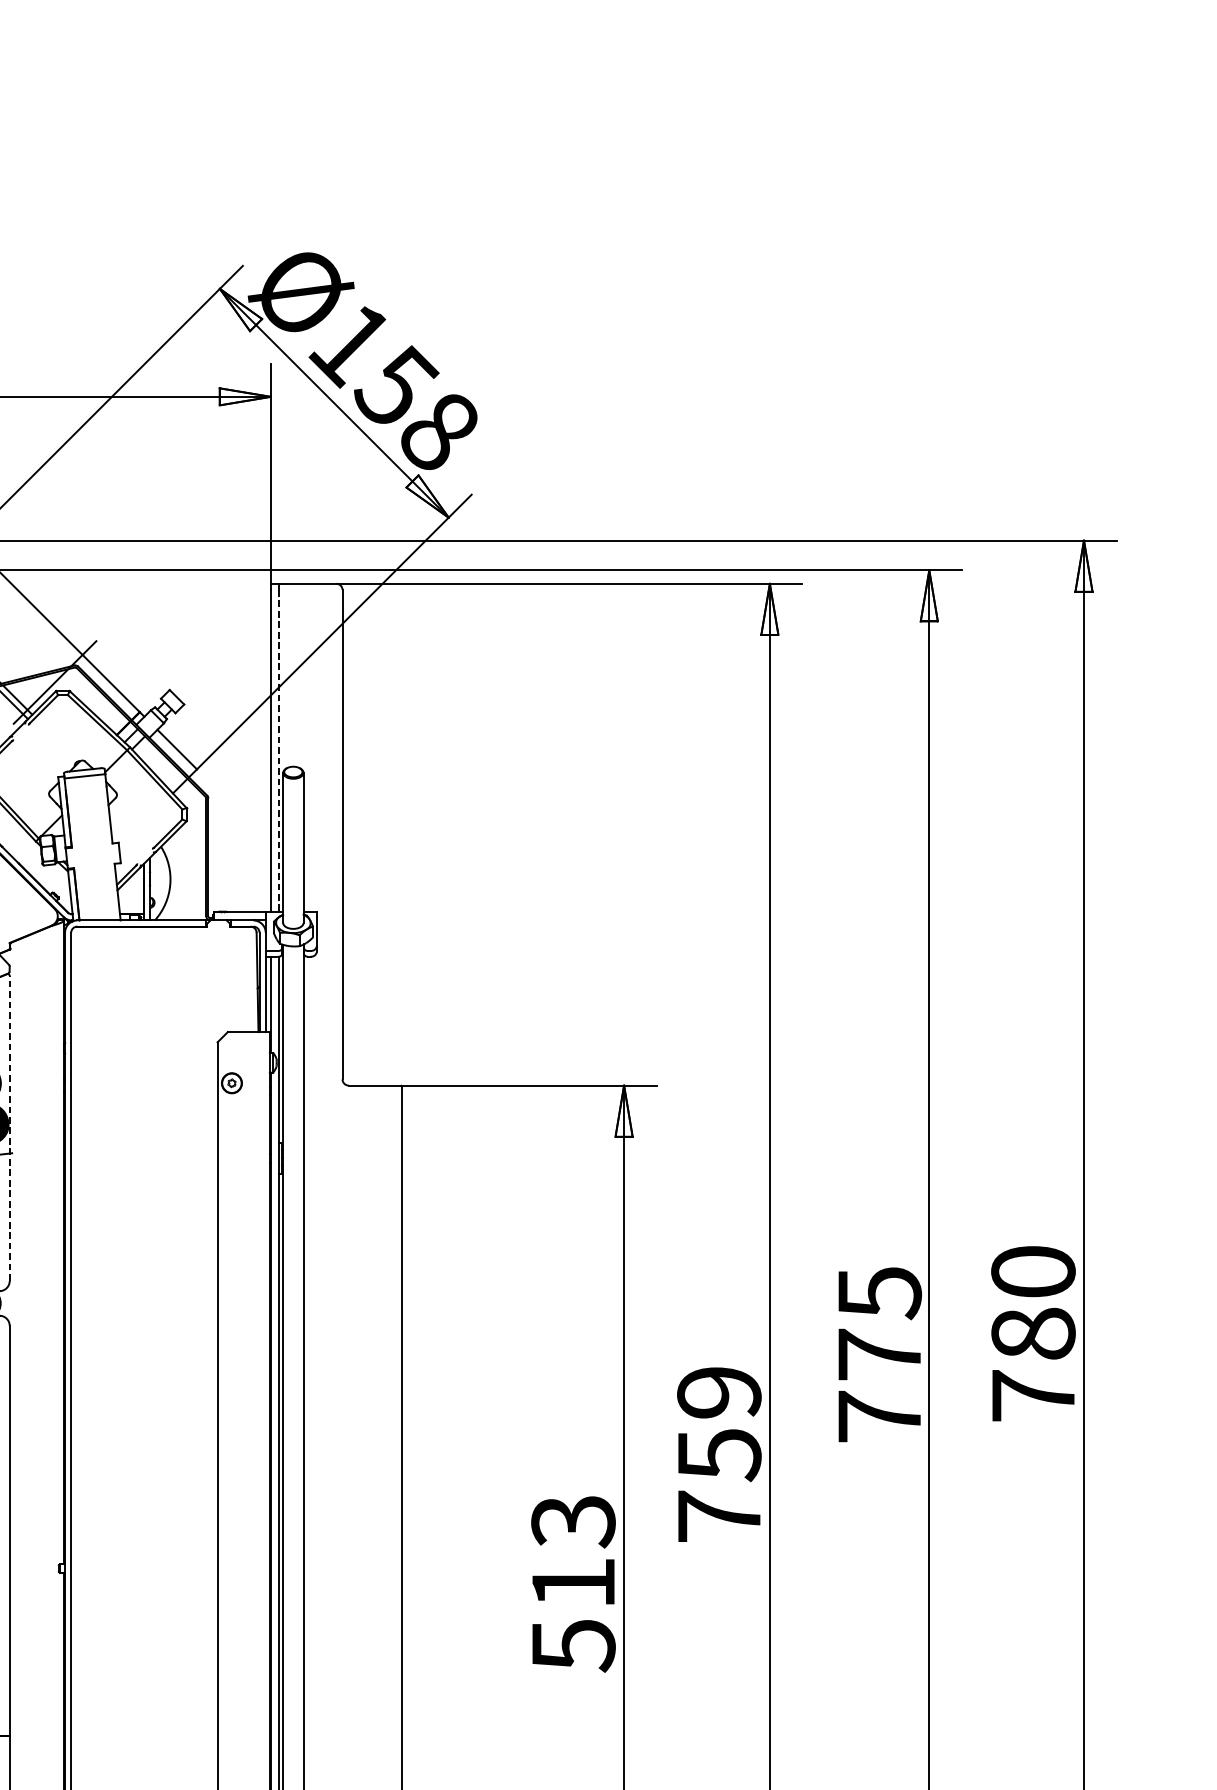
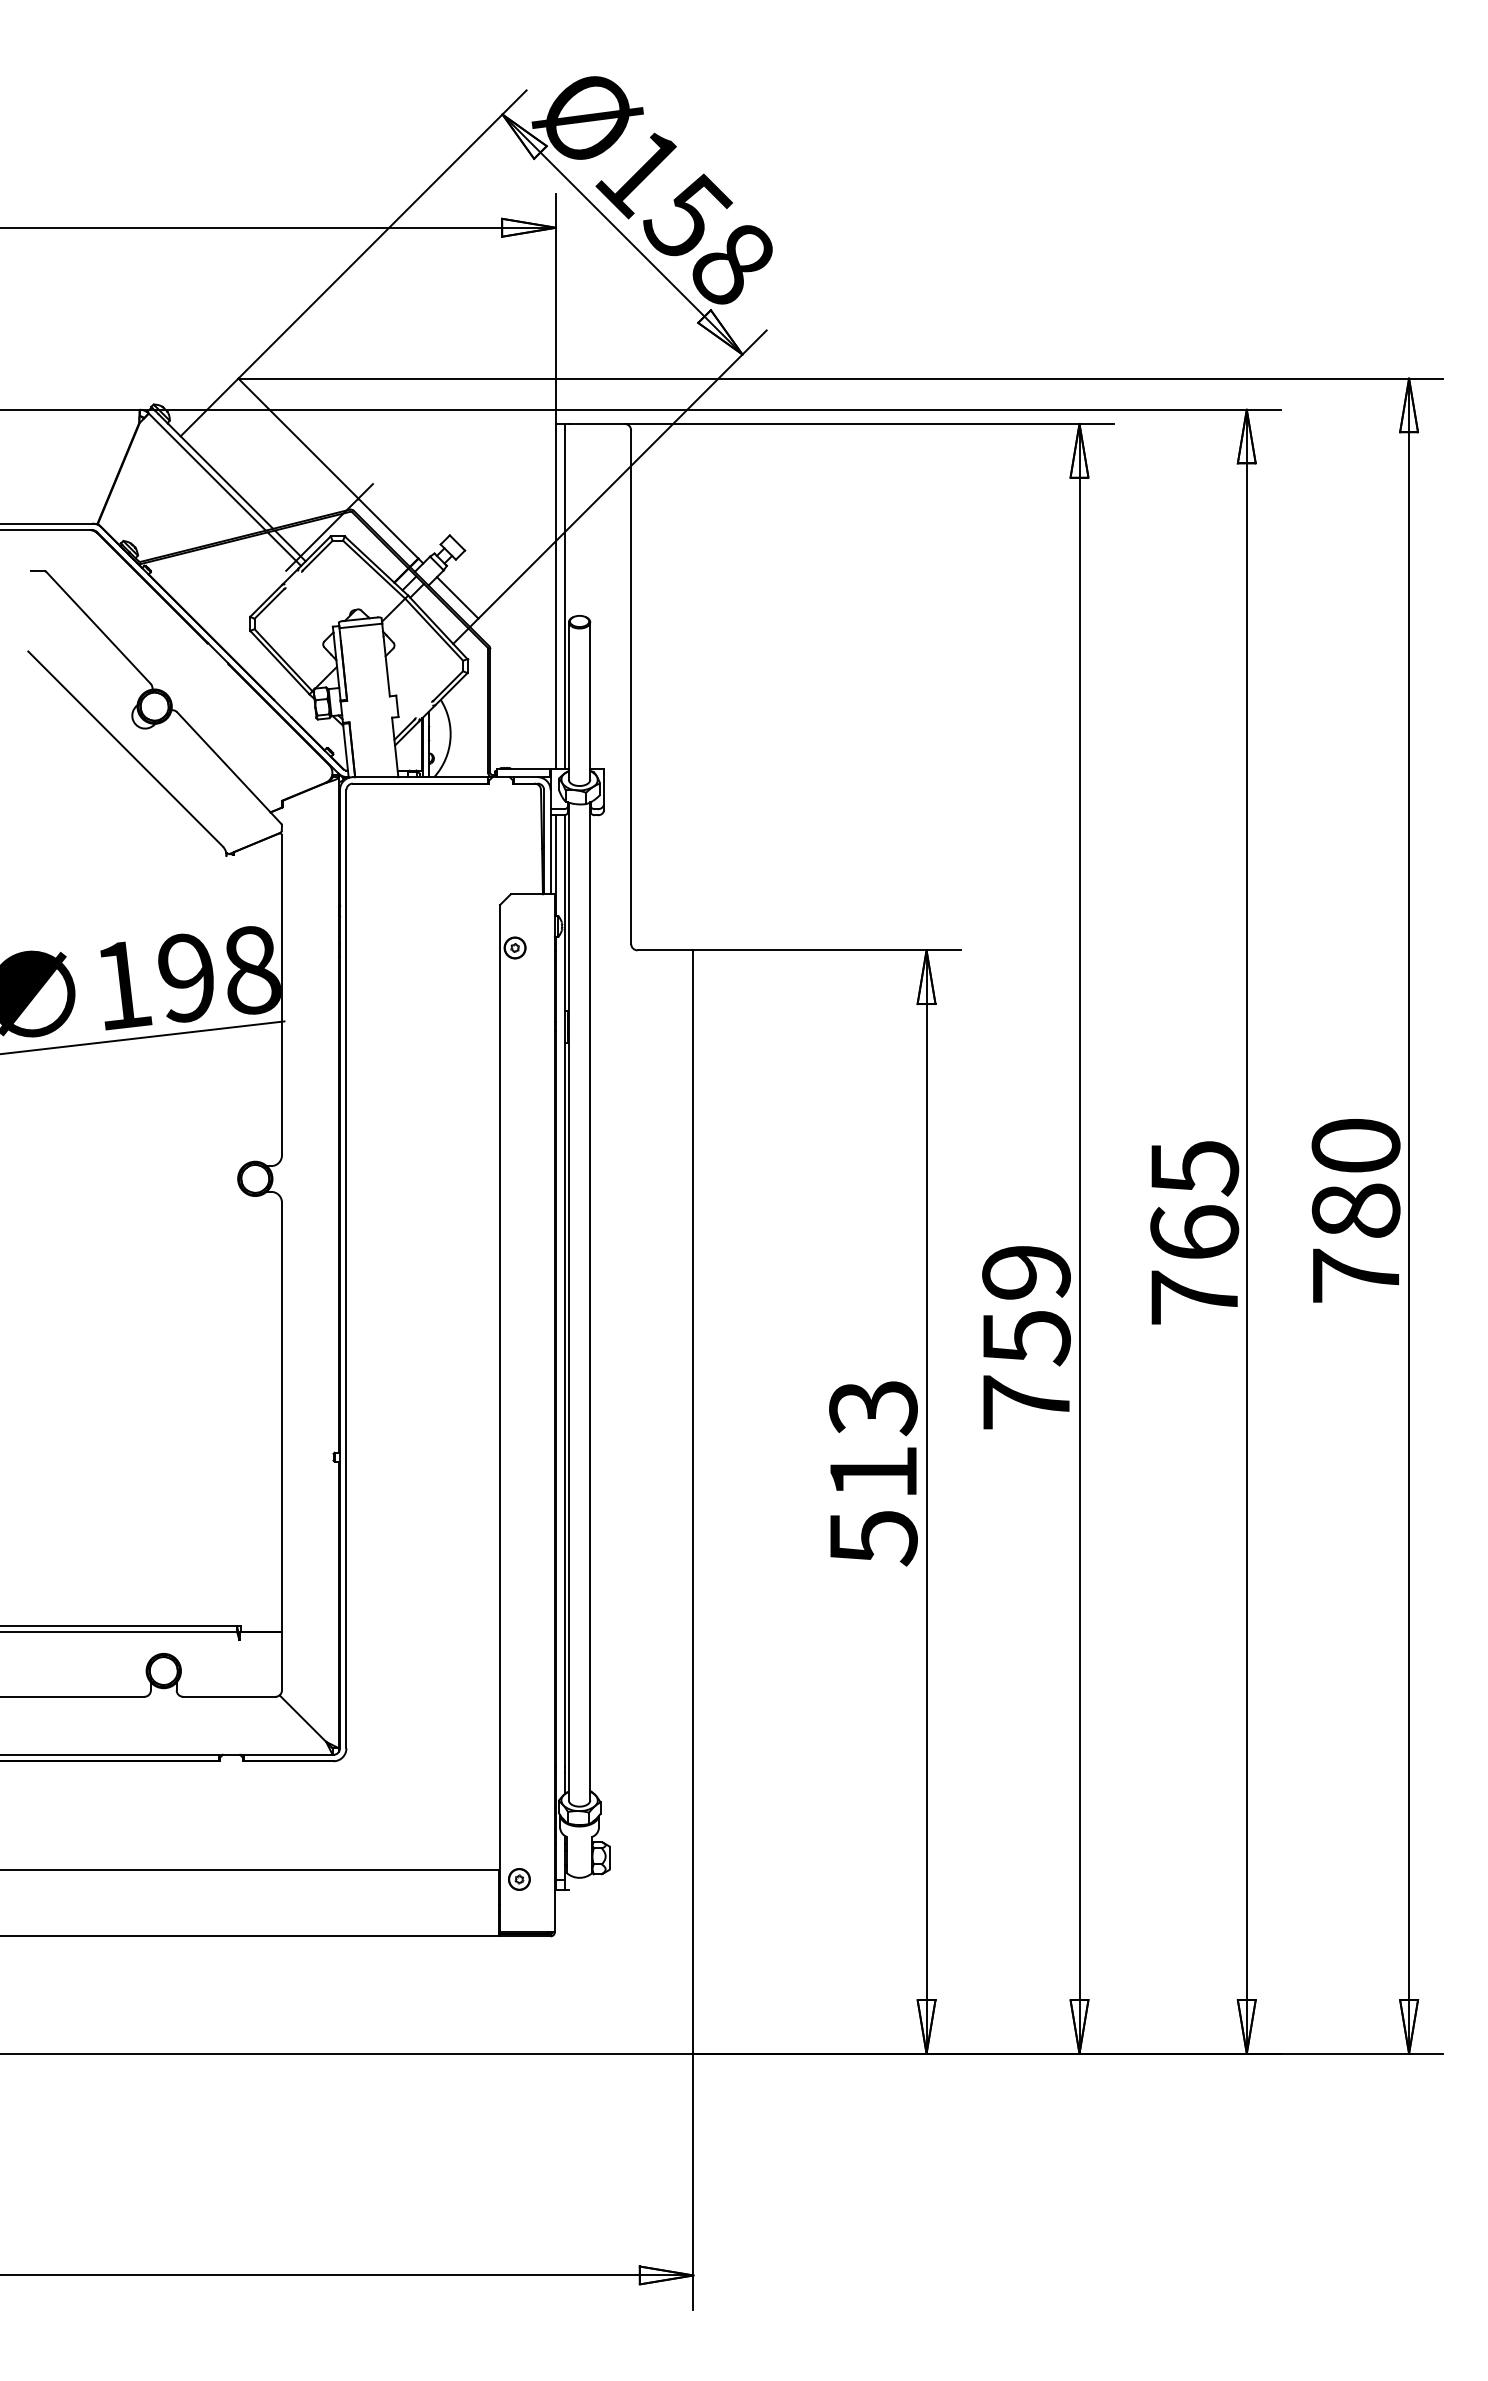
line: (279, 751) -> (564, 599), dashed -> solid
line: (9, 1128) -> (281, 995), dashed -> solid
text: (879, 1354) -> (1194, 1232), 775 -> 765

